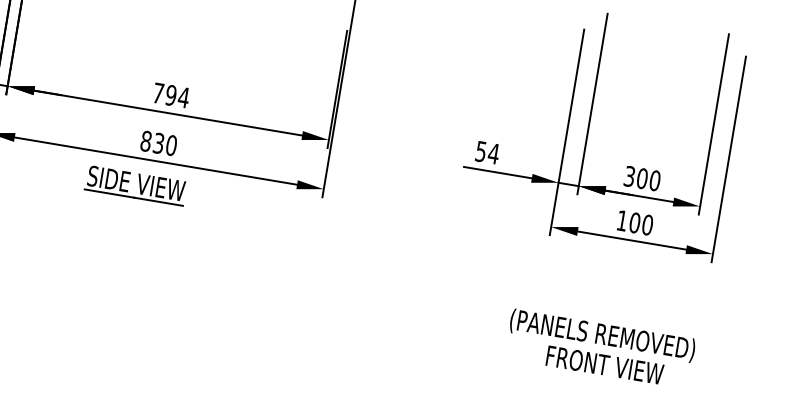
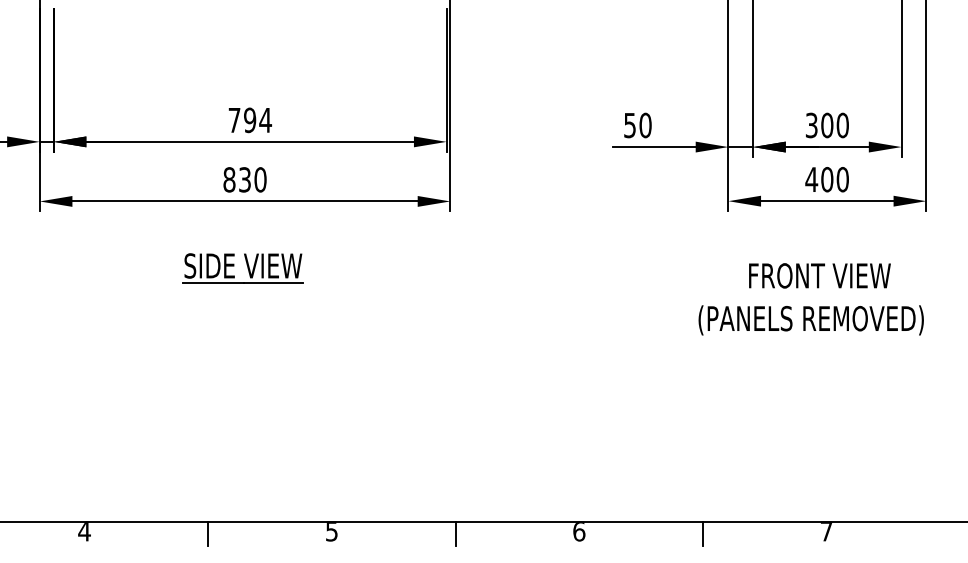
text: (493, 153) -> (645, 125), 54 -> 50
part: (135, 185) -> (242, 268), moved
text: (622, 220) -> (811, 179), 100 -> 400
text: (604, 364) -> (819, 275), moved

